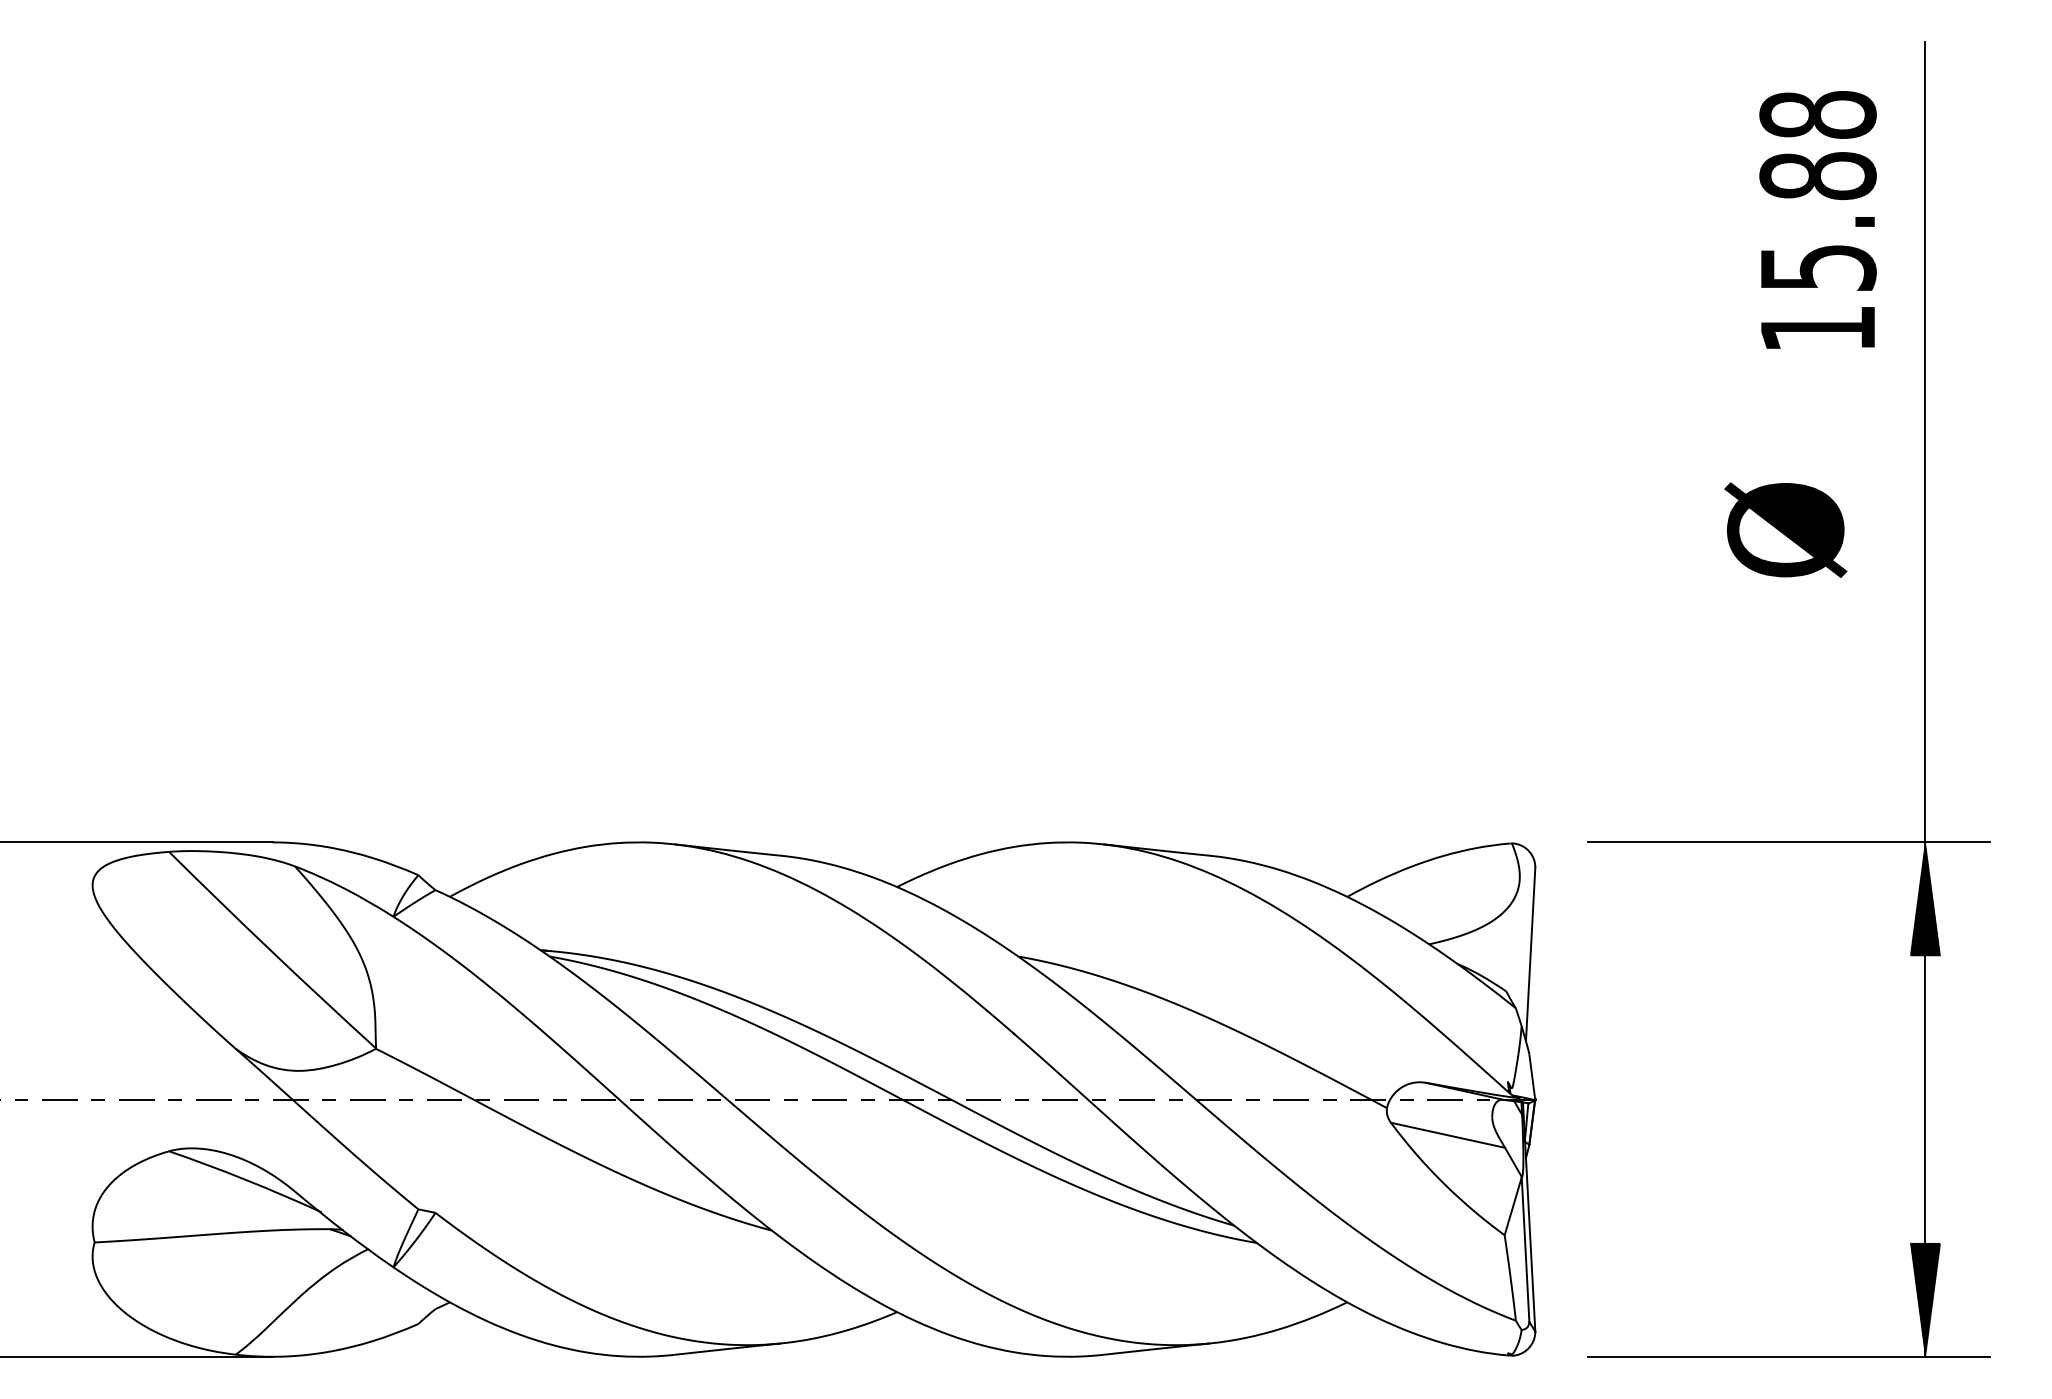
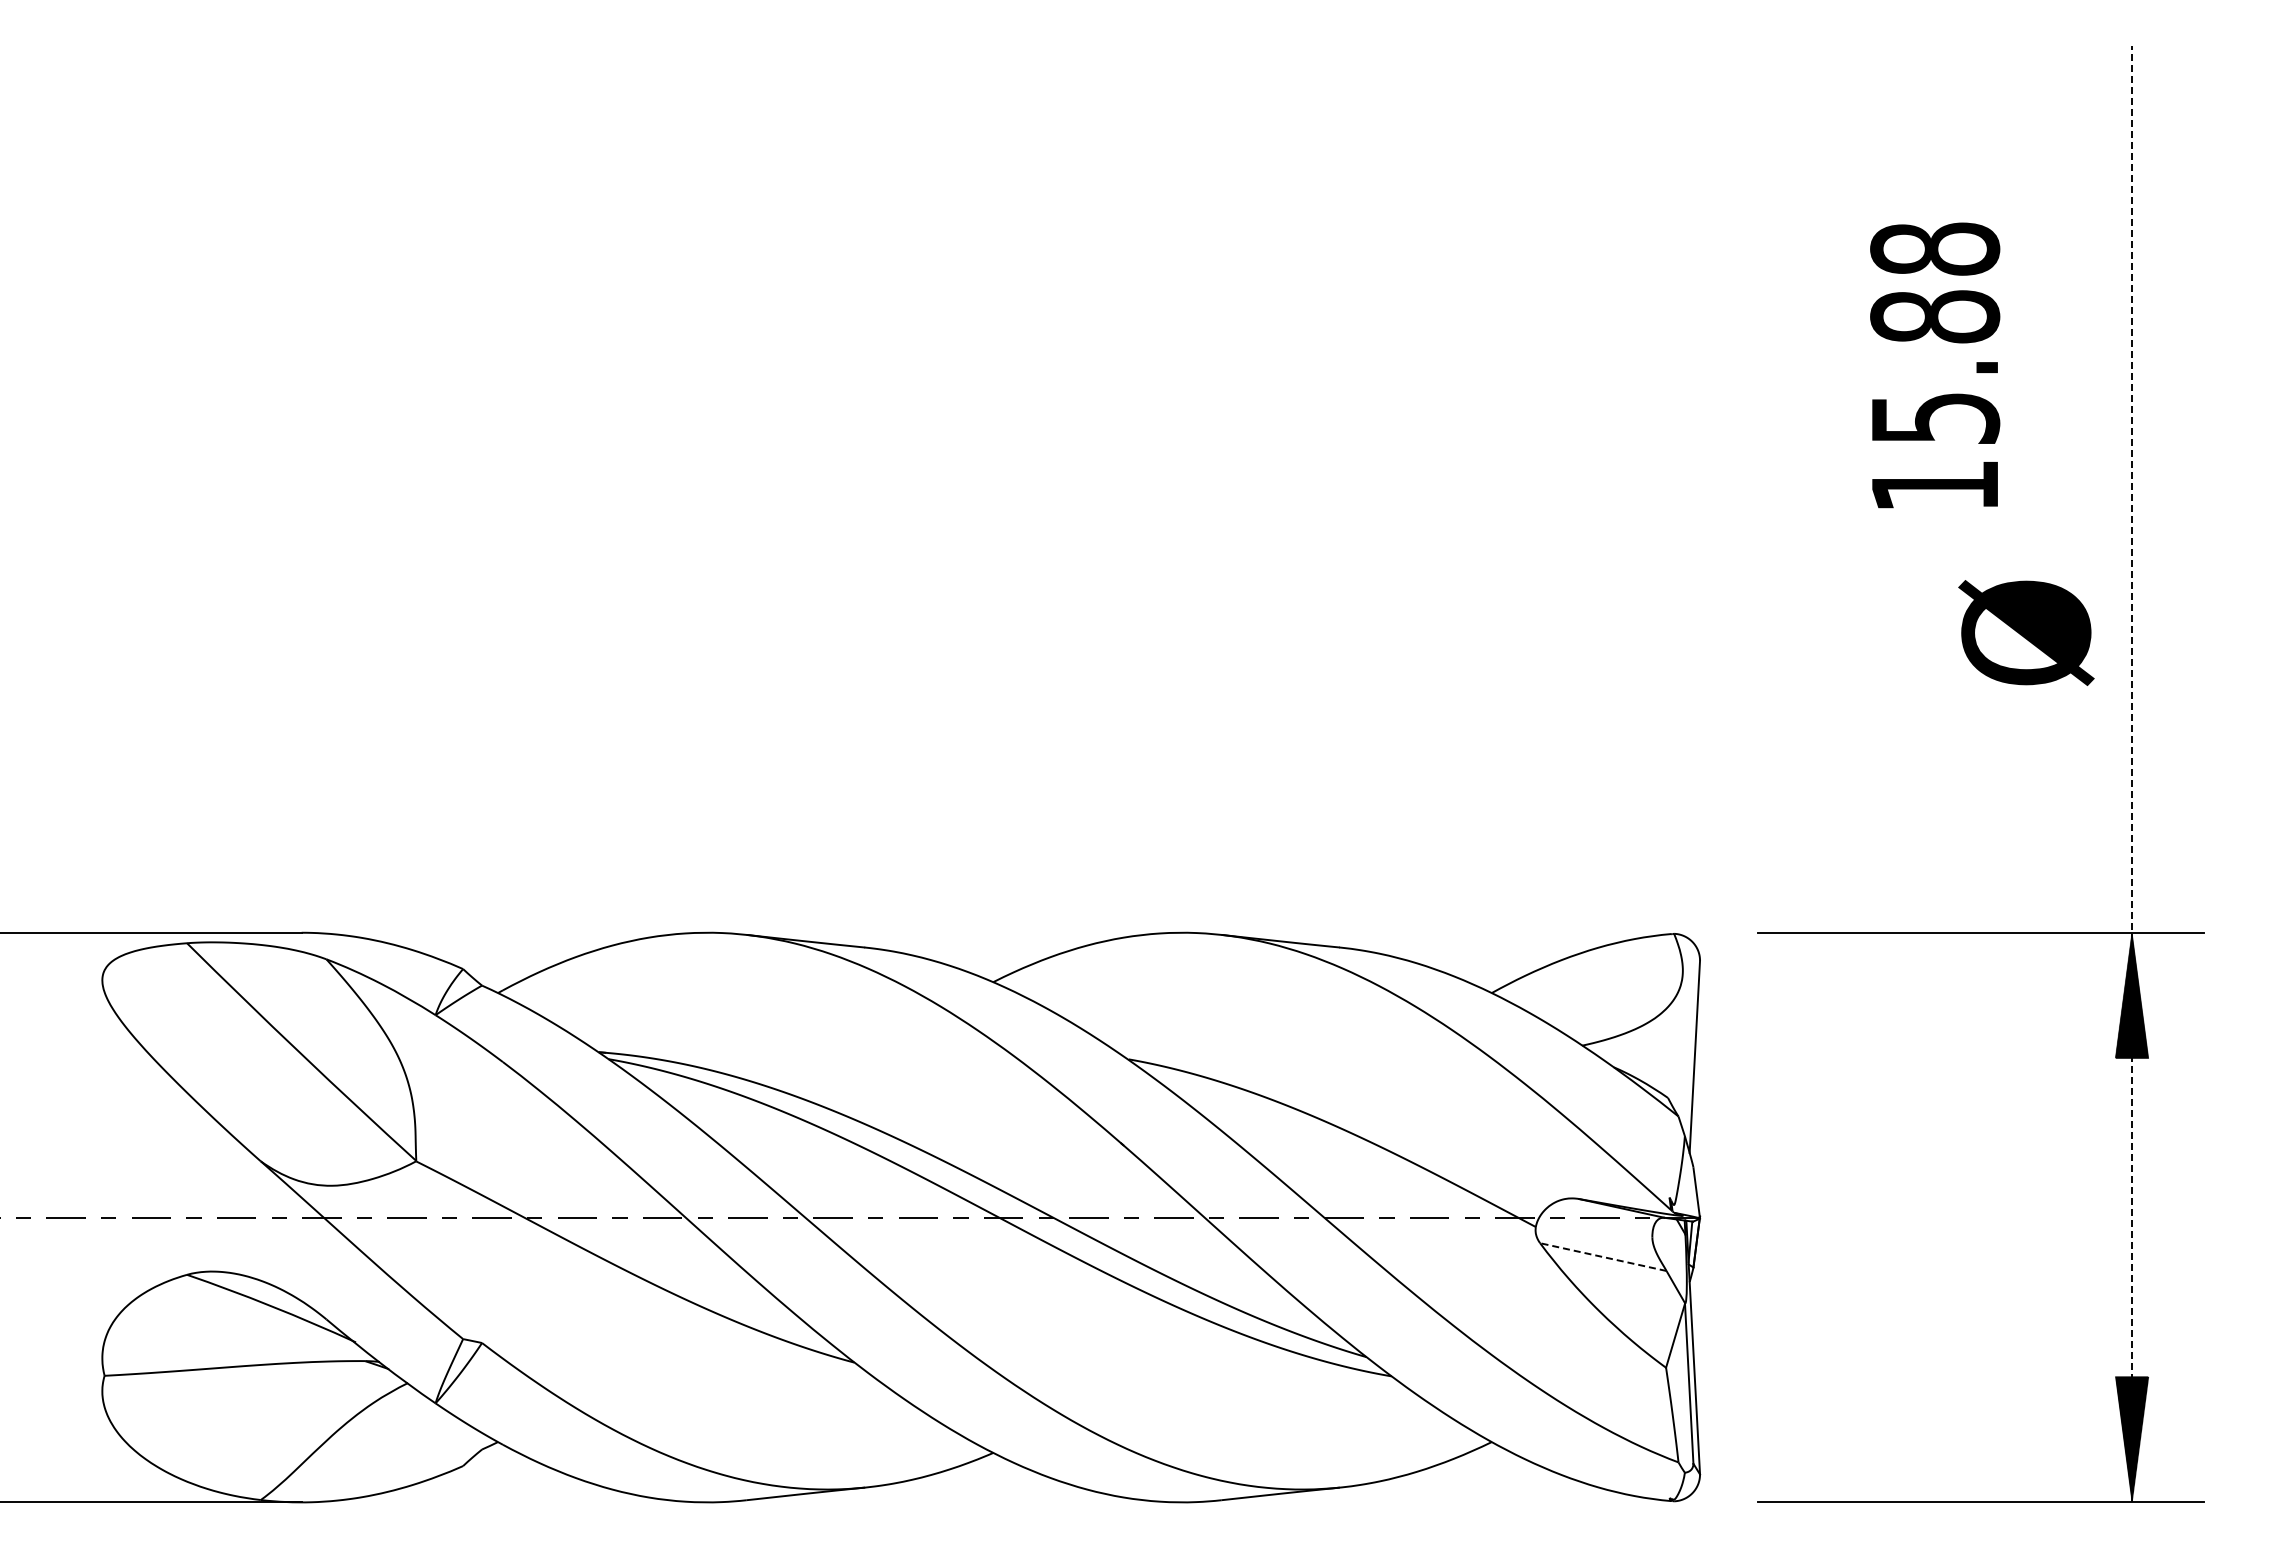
text: (1818, 220) -> (1935, 365), moved
text: (1785, 529) -> (2026, 632), moved
line: (1925, 698) -> (2132, 773), solid -> dashed
line: (1448, 1135) -> (1603, 1257), solid -> dashed

